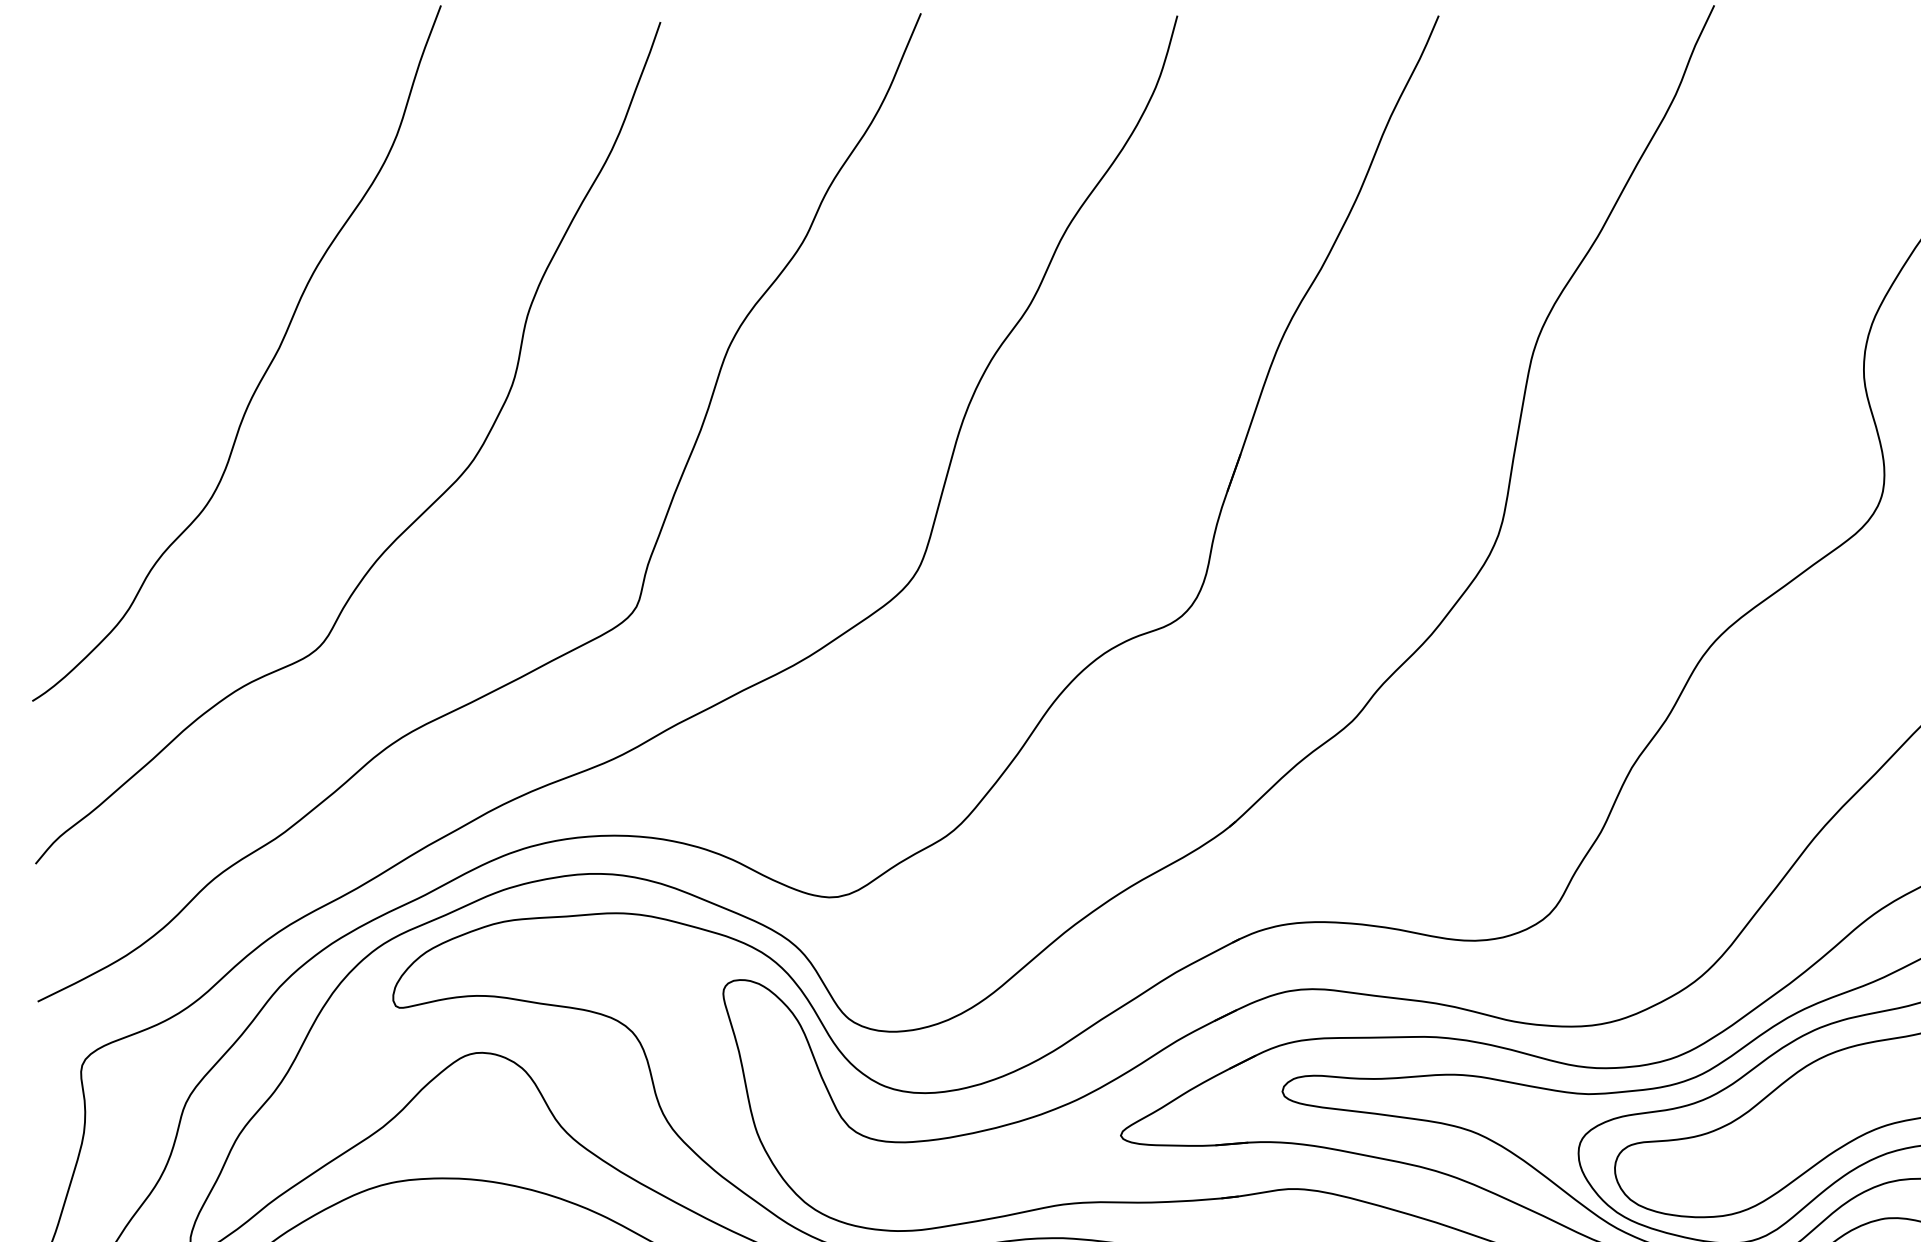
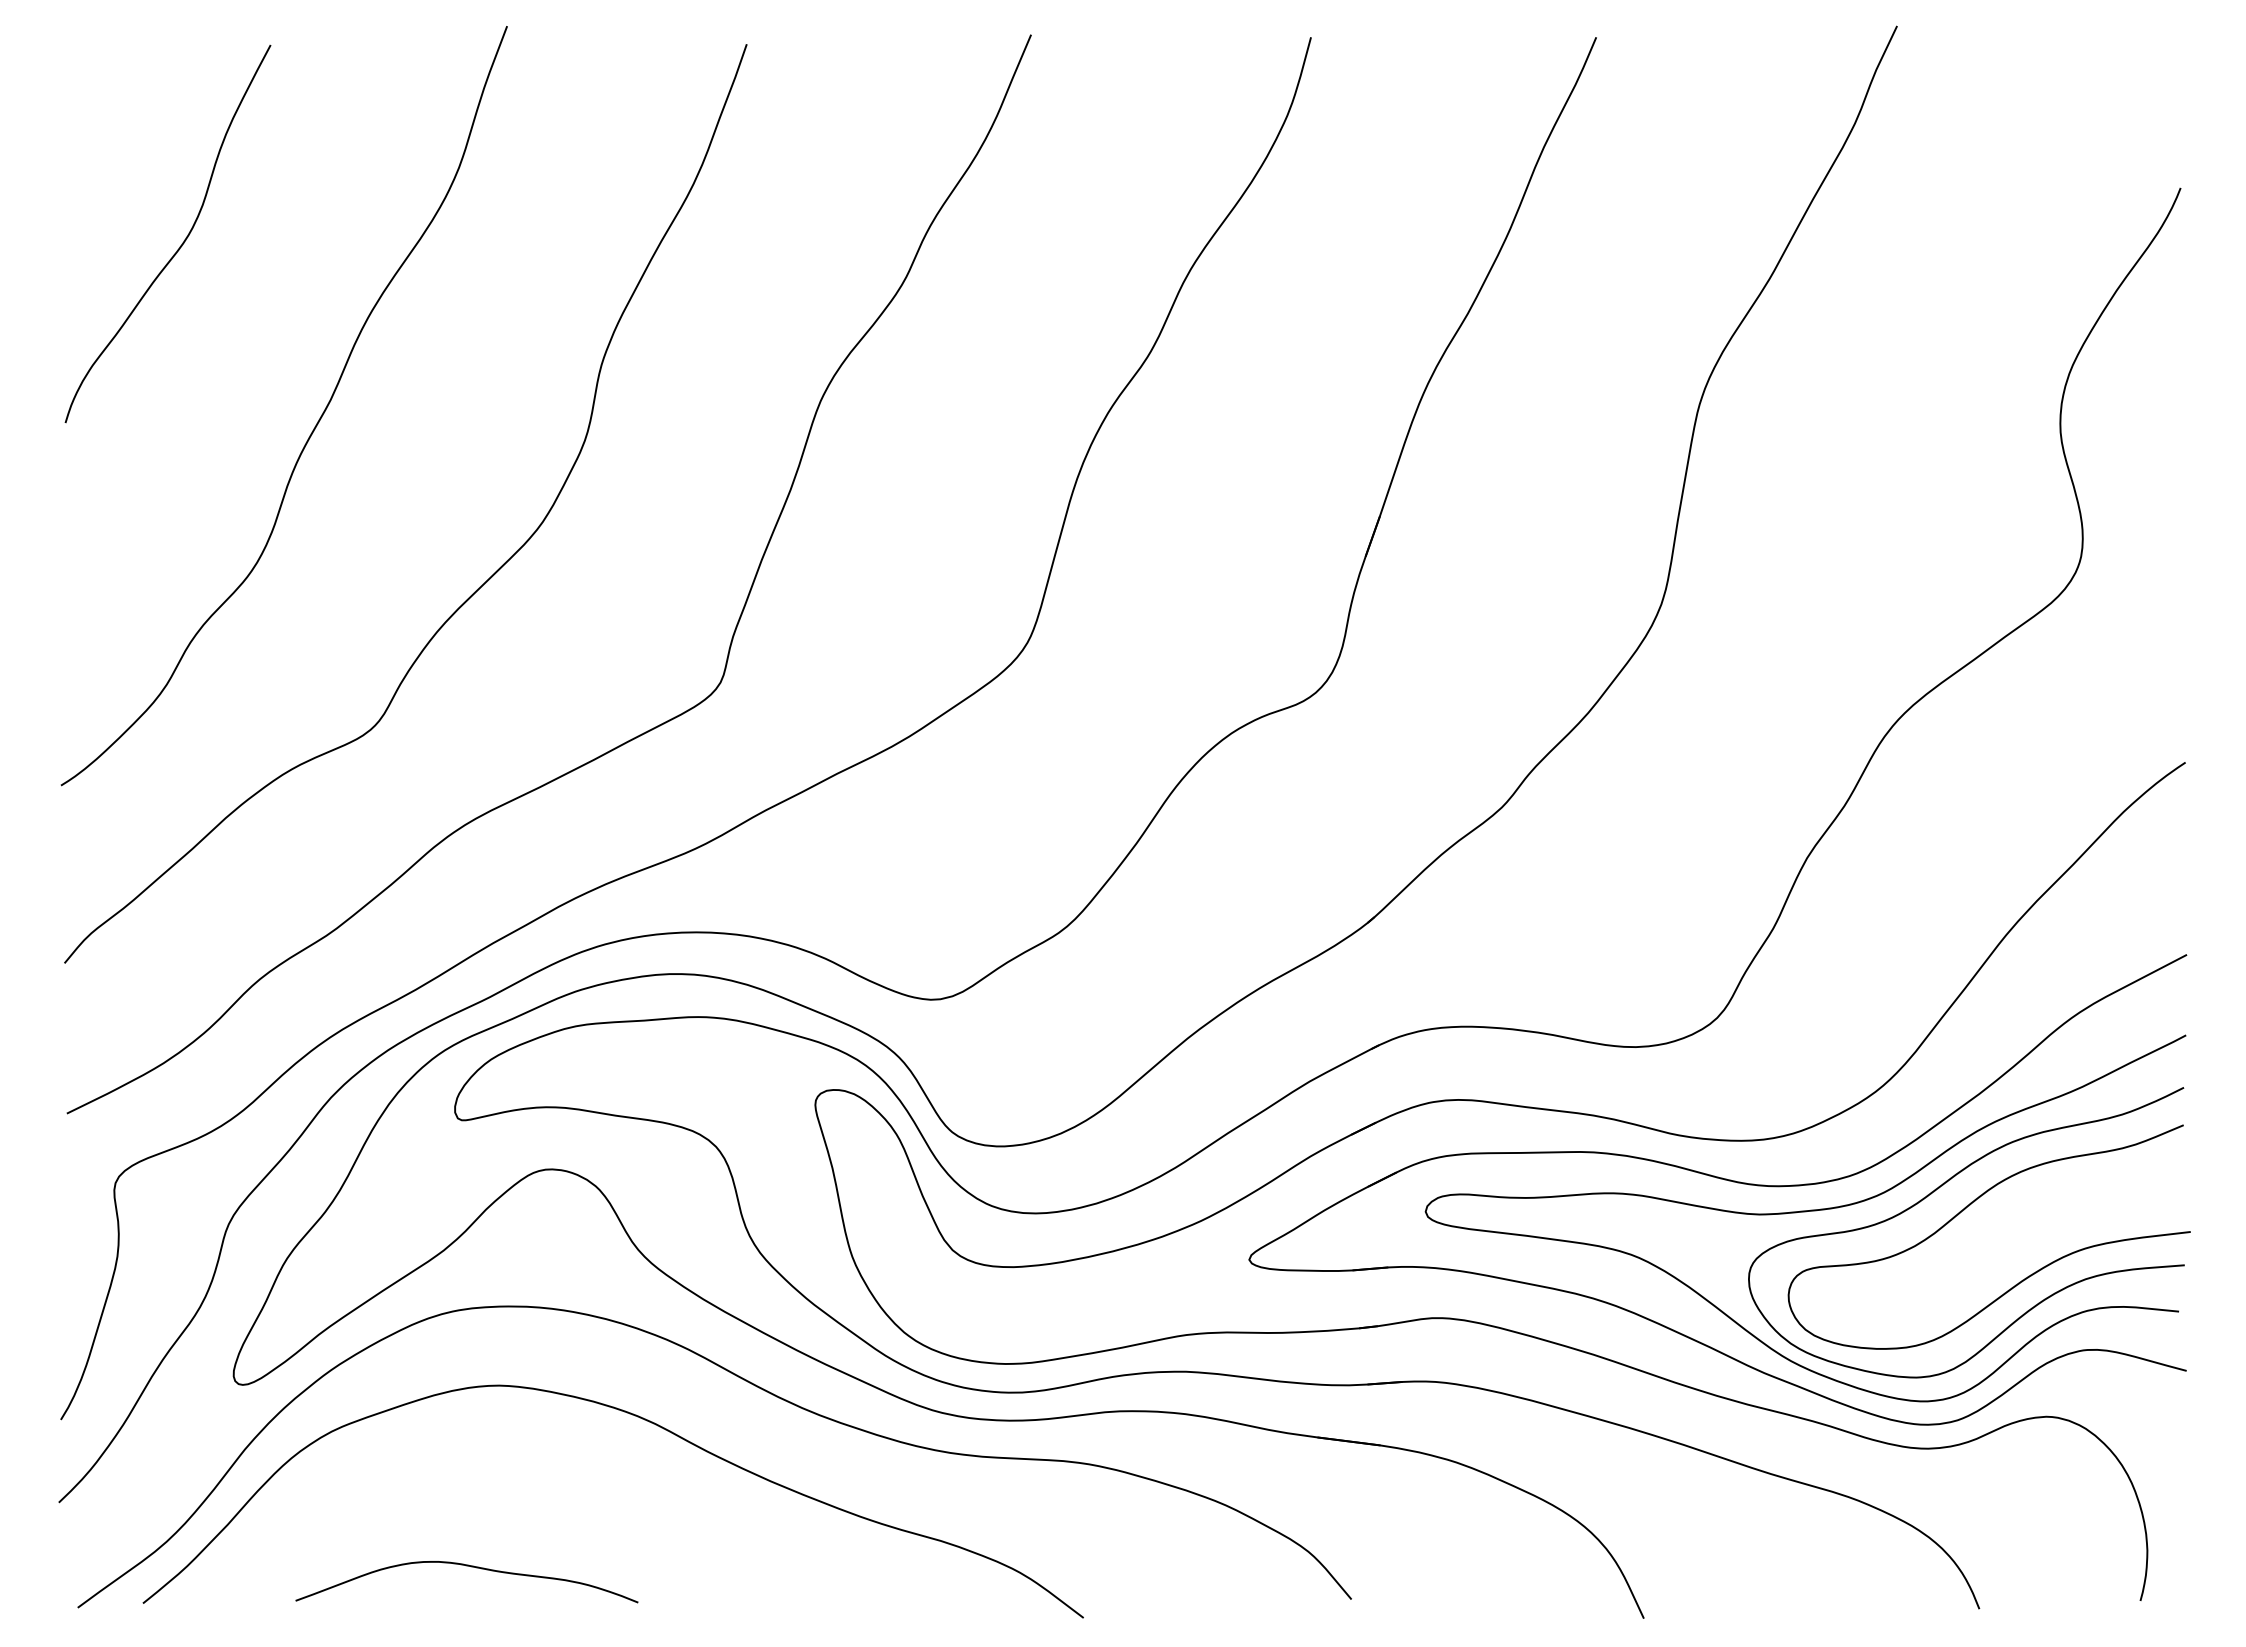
curve: (143, 203) -> (182, 242), added

